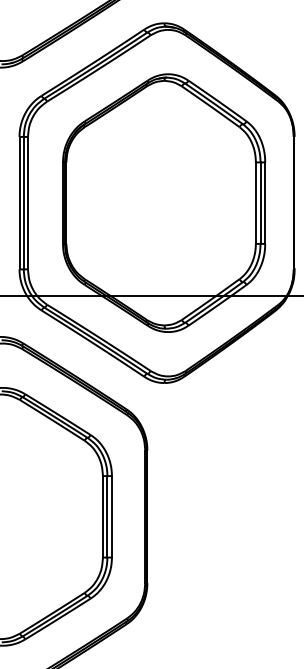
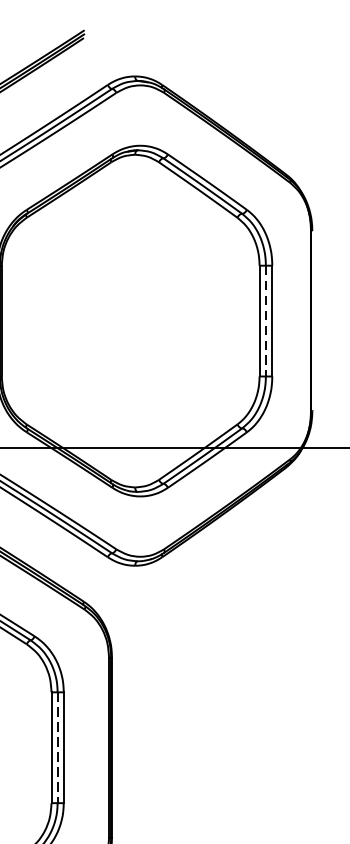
line: (260, 203) -> (265, 321), solid -> dashed
line: (107, 516) -> (57, 747), solid -> dashed

